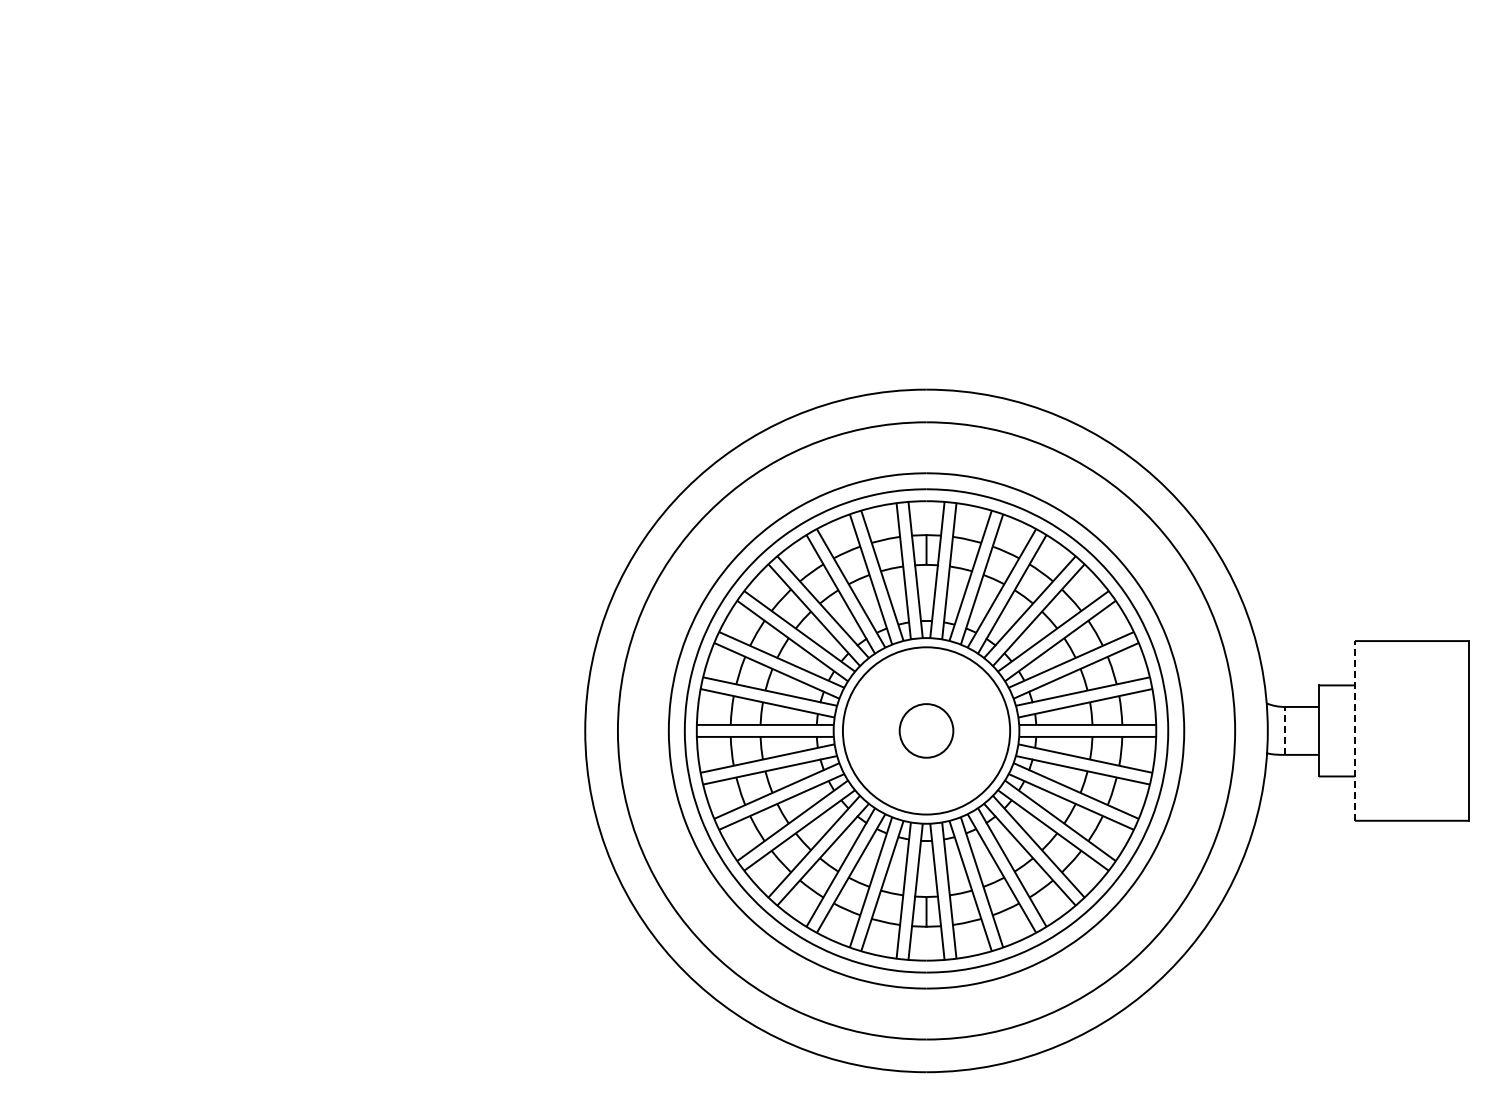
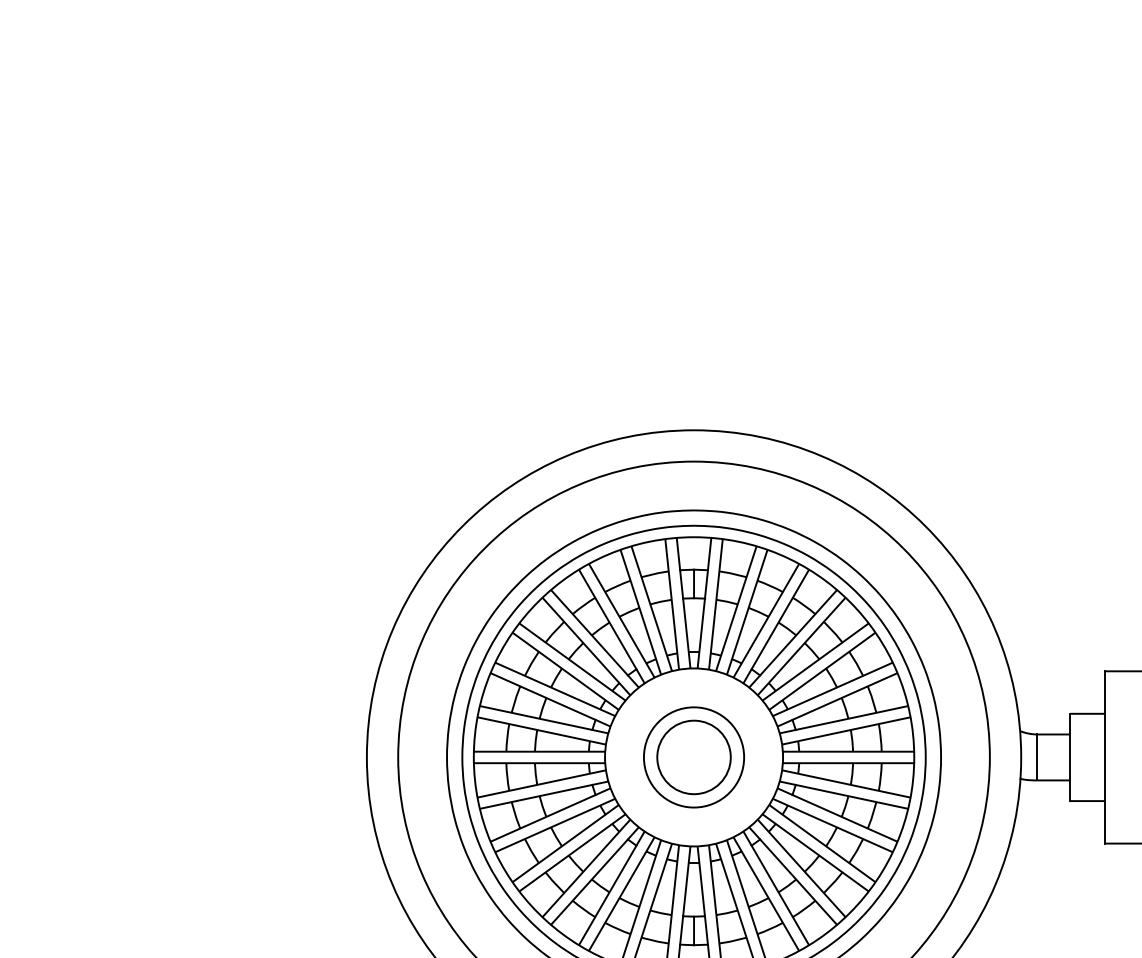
circle: (926, 730) -> (694, 757), size x0.62
circle: (926, 730) -> (694, 757), size x1.43
line: (1284, 730) -> (1037, 757), dashed -> solid
line: (1354, 730) -> (1104, 757), dashed -> solid

